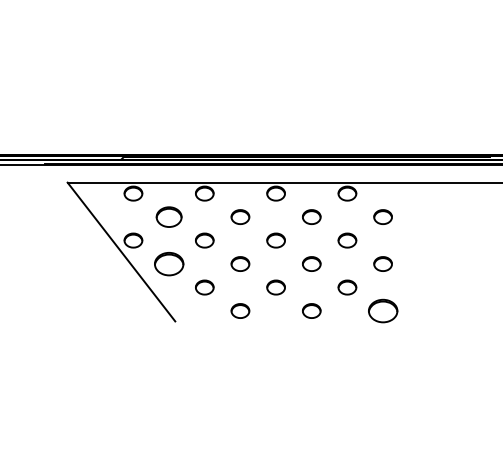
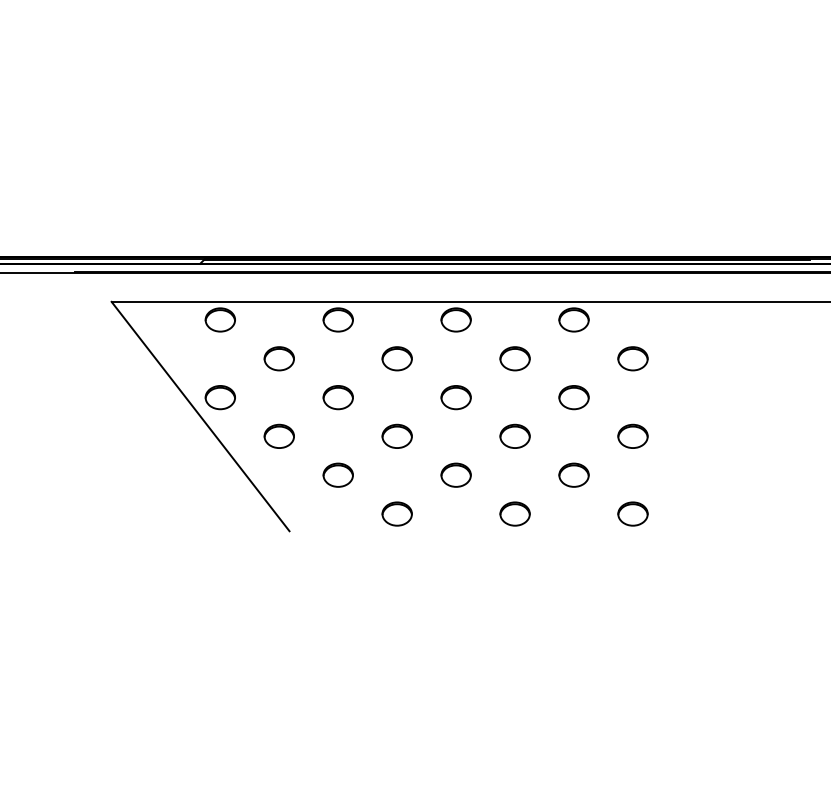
part: (168, 216) -> (278, 357), size x0.71
part: (168, 263) -> (278, 435), size x0.62
part: (382, 310) -> (632, 513), size x0.62

